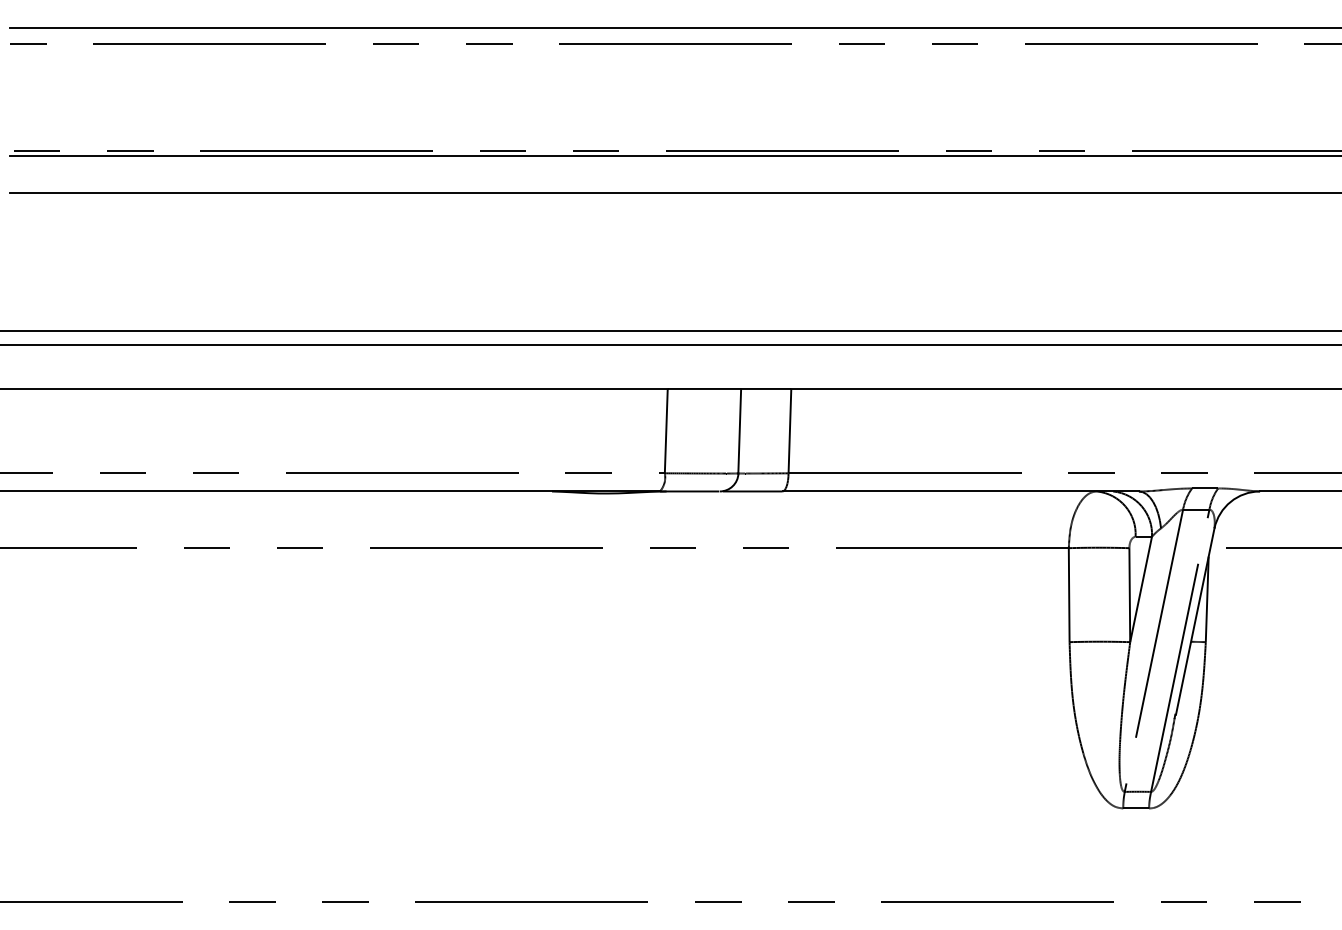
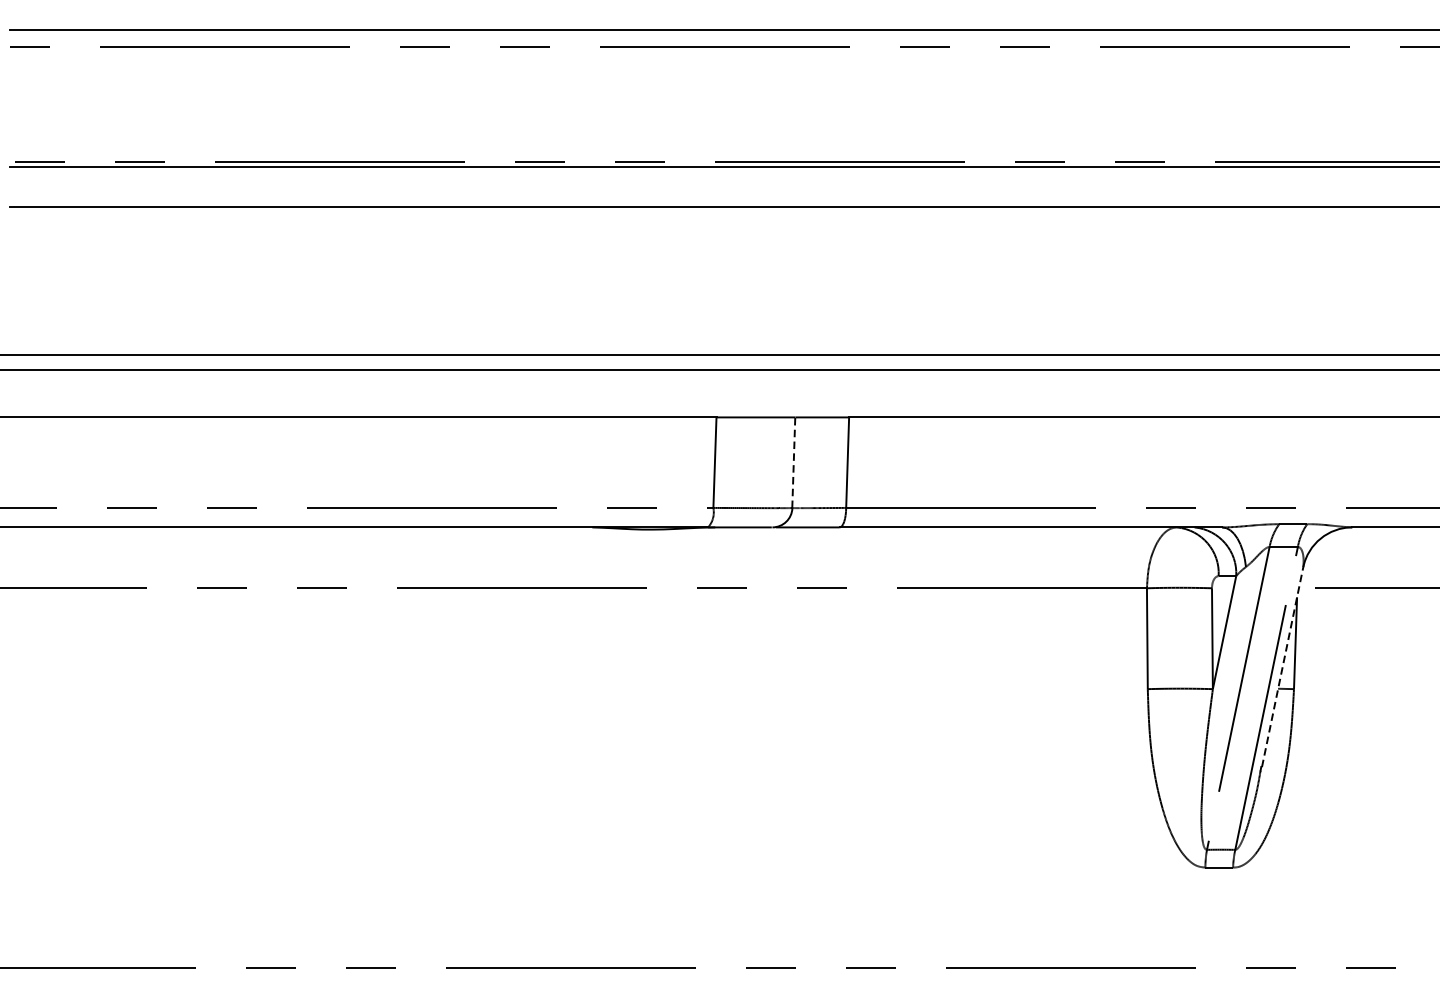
line: (739, 430) -> (793, 461), solid -> dashed
line: (1195, 620) -> (1282, 665), solid -> dashed

